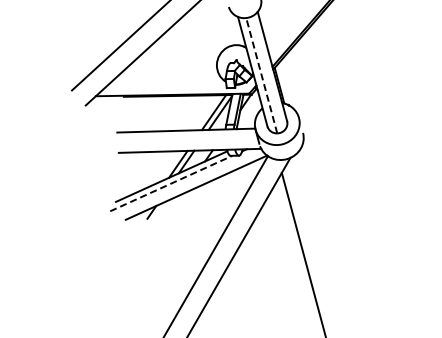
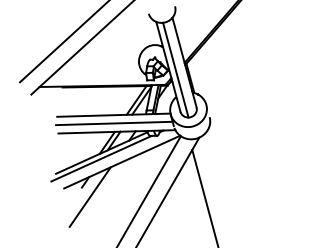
line: (261, 75) -> (175, 69), dashed -> solid
line: (186, 140) -> (114, 123), added
line: (171, 183) -> (101, 158), dashed -> solid
line: (157, 230) -> (90, 197), added

